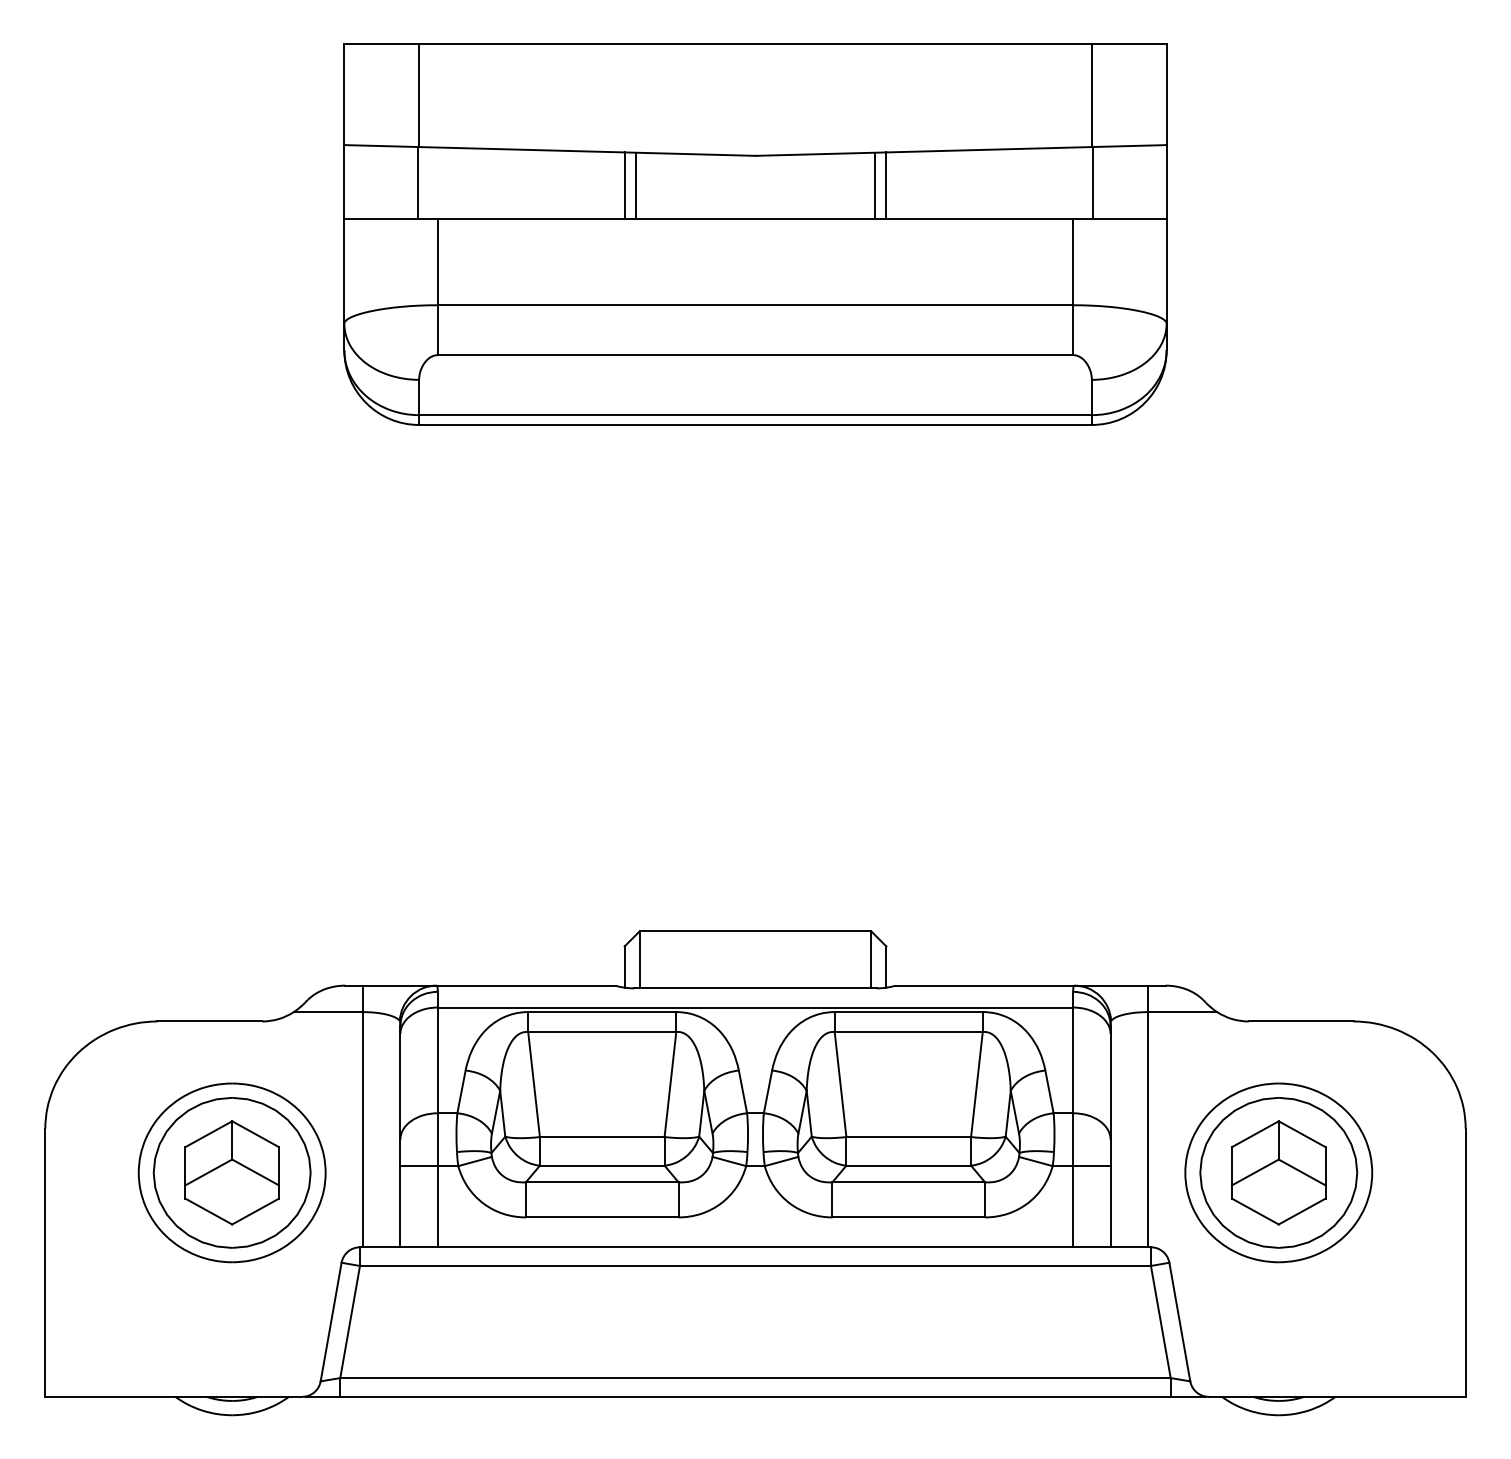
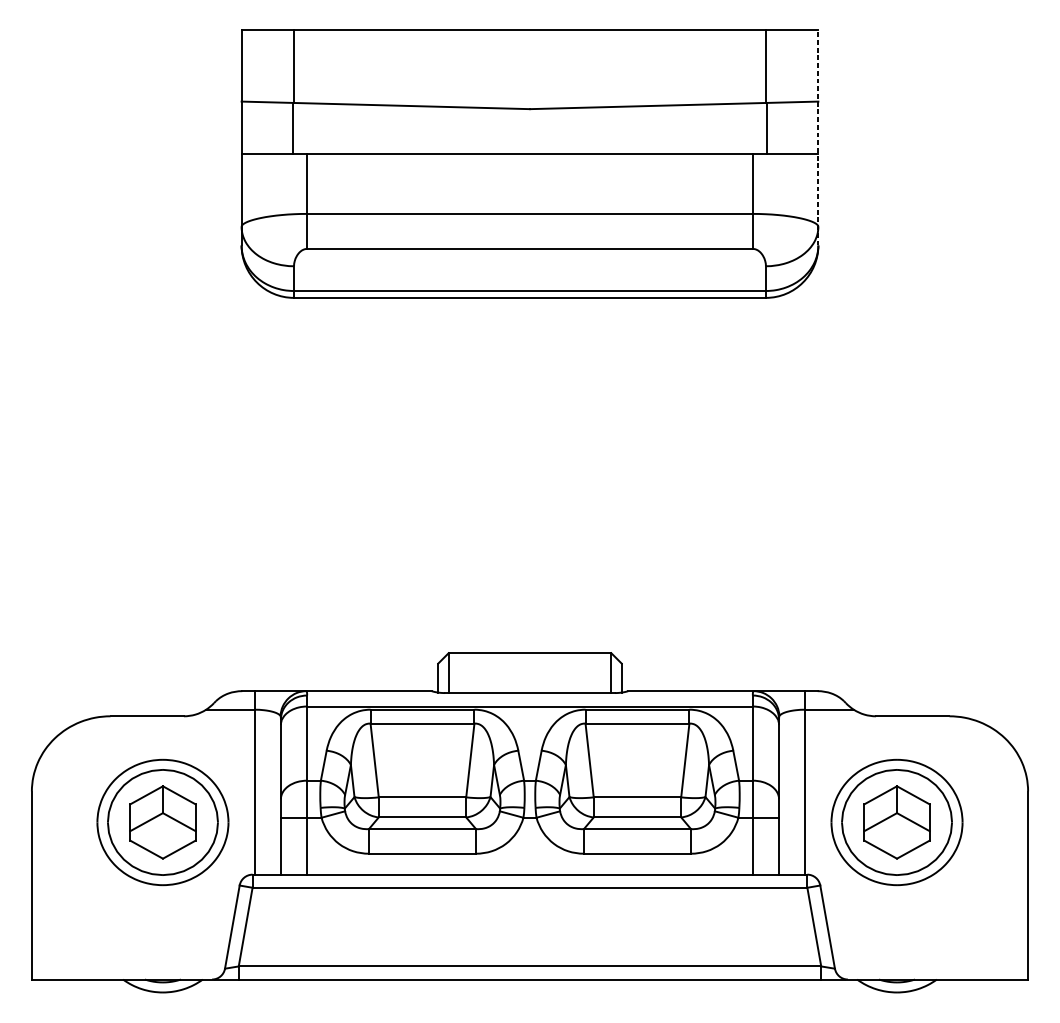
line: (624, 185) -> (438, 129), removed
line: (635, 185) -> (445, 129), removed
line: (875, 185) -> (614, 129), removed
line: (886, 185) -> (621, 129), removed
line: (1166, 196) -> (818, 137), solid -> dashed

